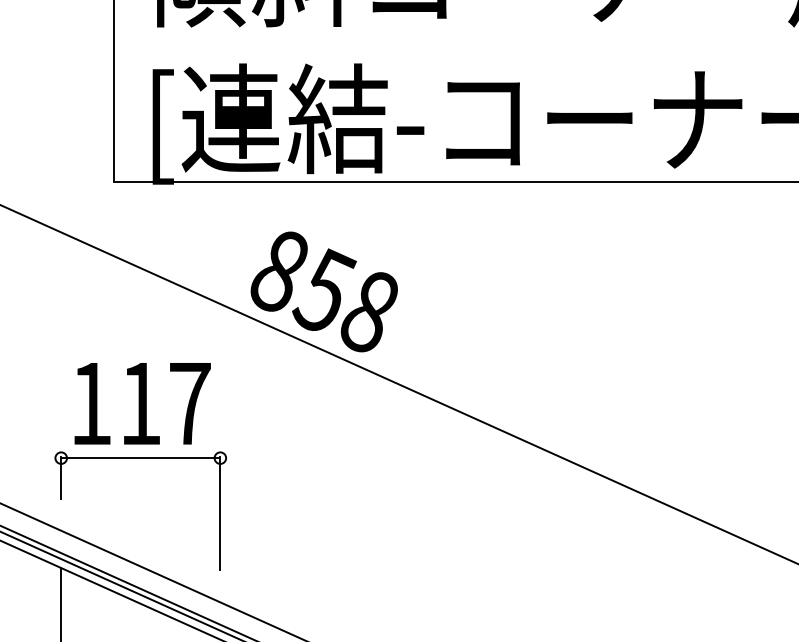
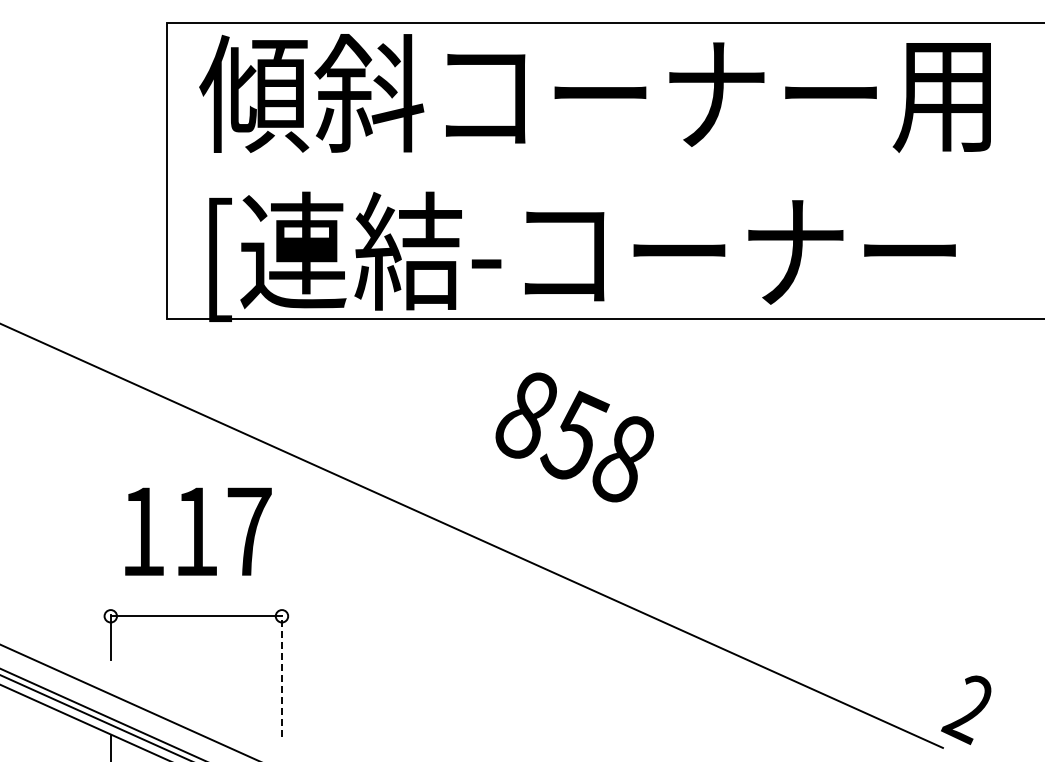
text: (324, 291) -> (574, 437), moved
text: (142, 403) -> (198, 531), moved
line: (219, 513) -> (281, 675), solid -> dashed

